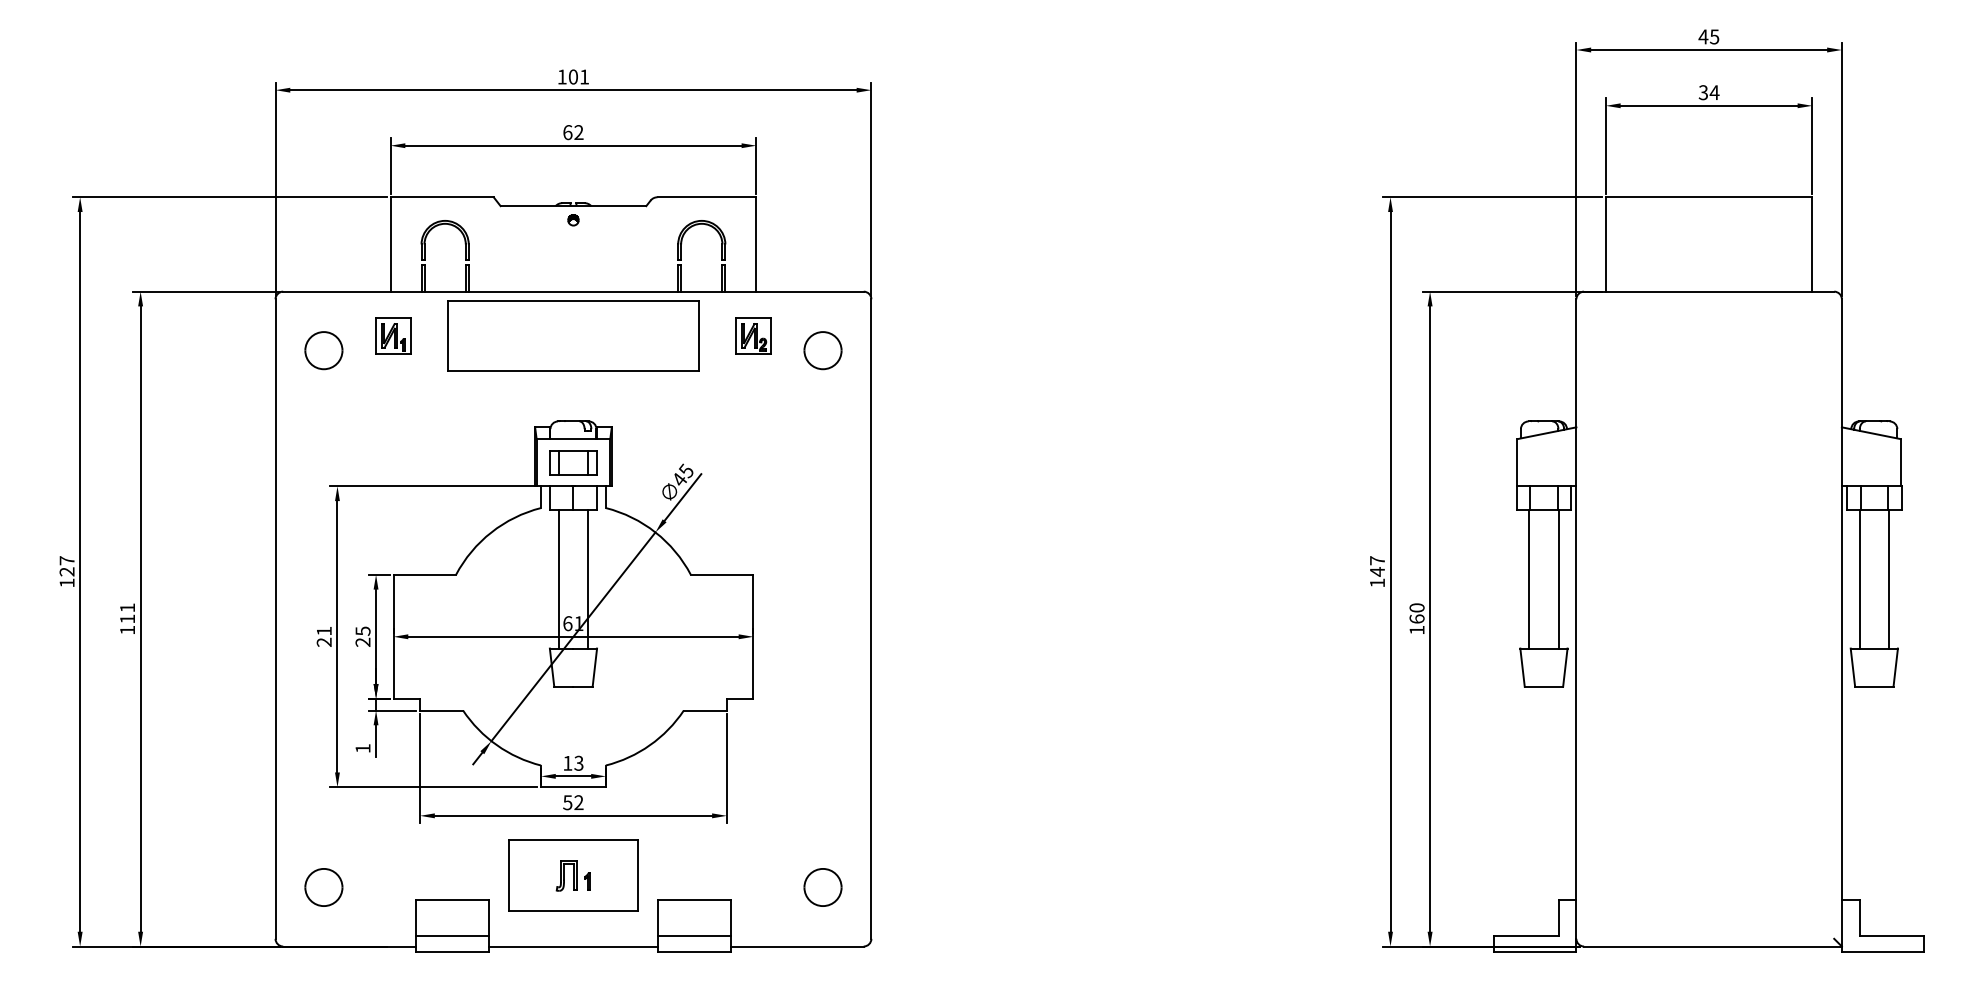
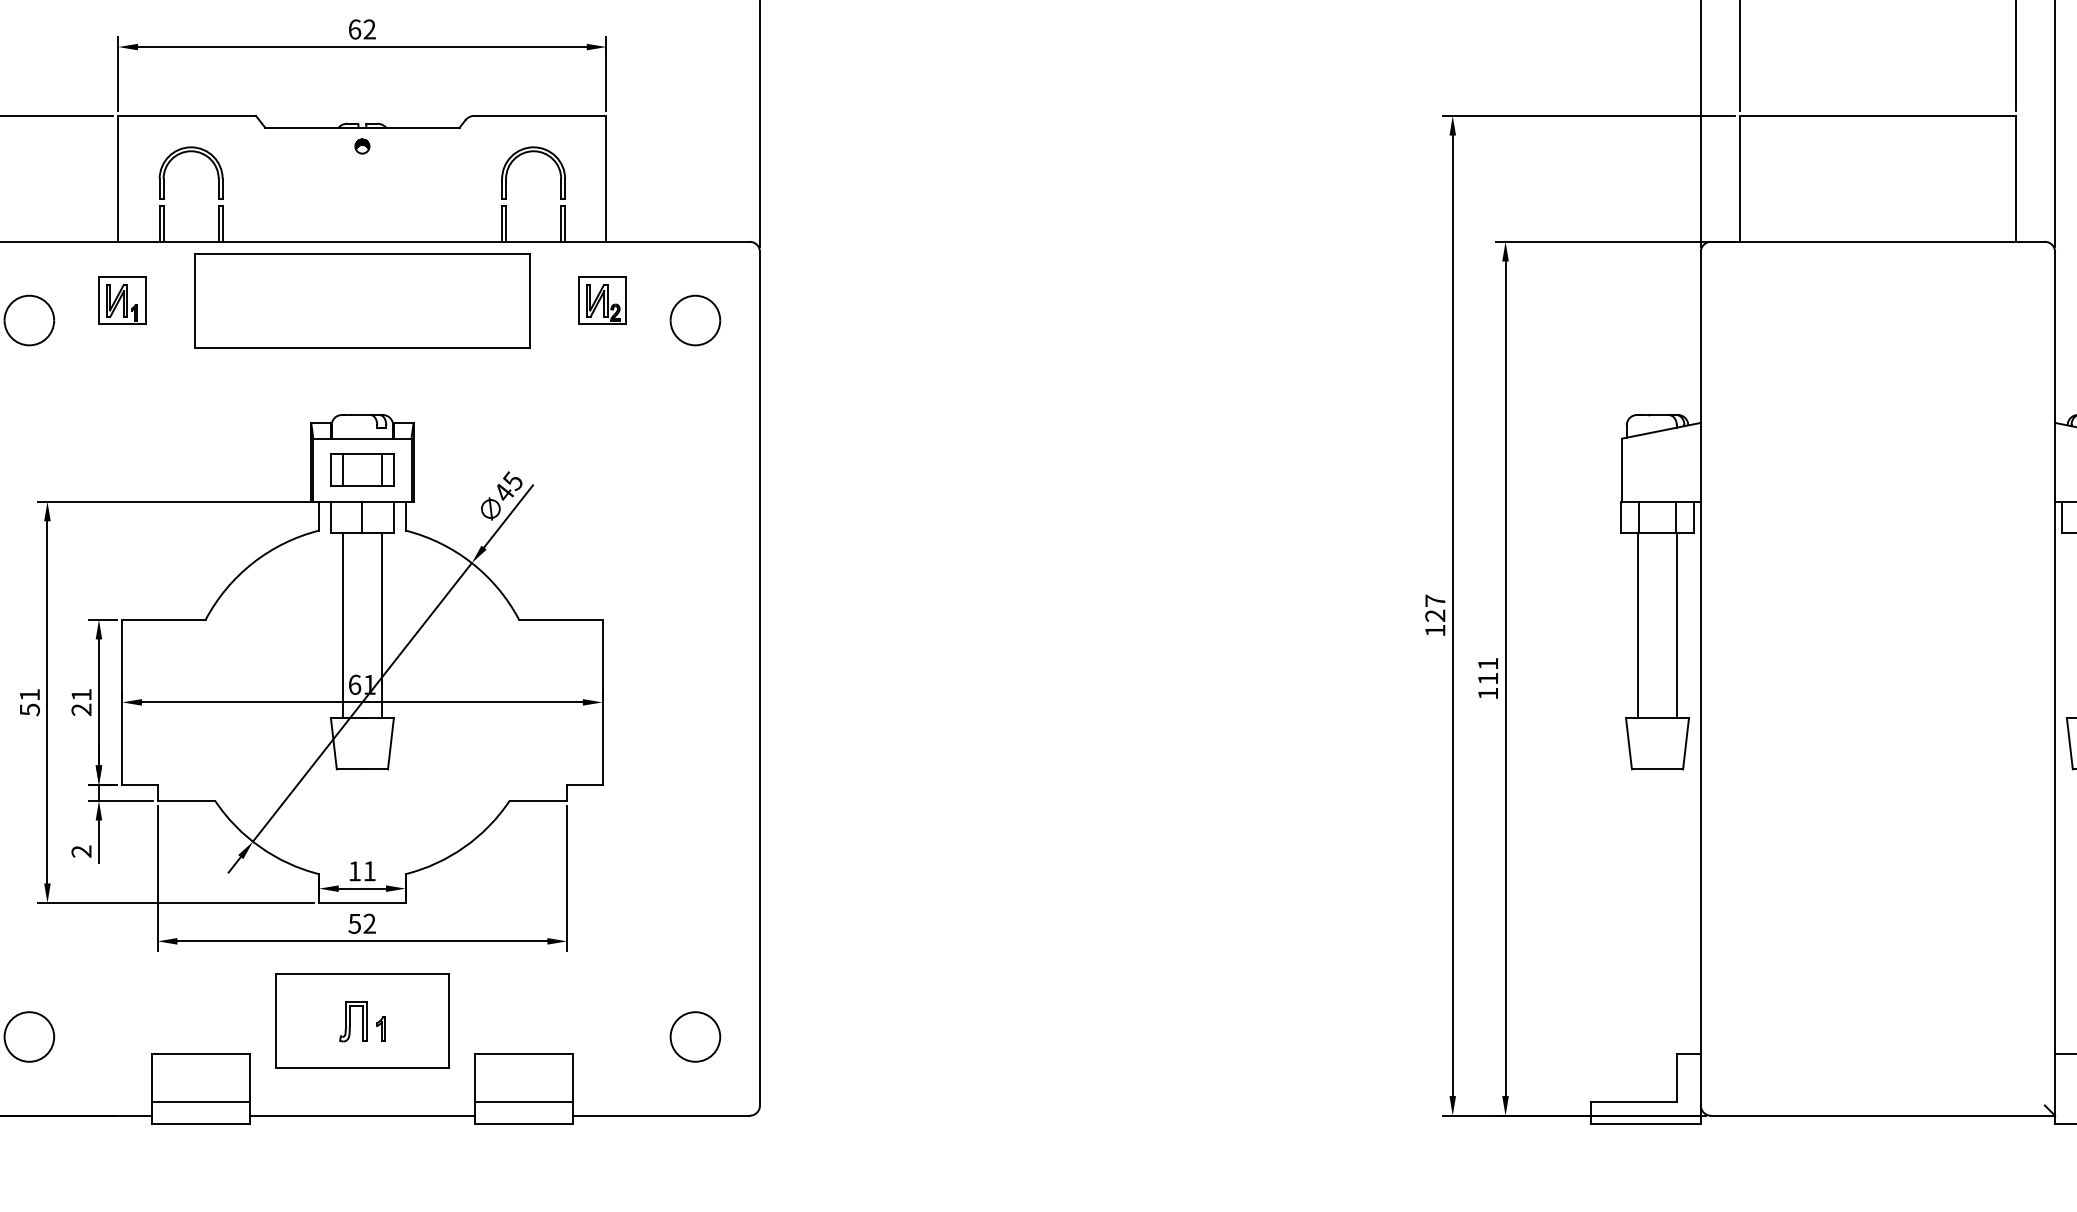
text: (1376, 571) -> (1434, 615), 147 -> 127
text: (1416, 613) -> (1487, 671), 160 -> 111
text: (362, 630) -> (80, 694), 25 -> 21
text: (323, 642) -> (28, 710), 21 -> 51
text: (362, 748) -> (80, 851), 1 -> 2
text: (578, 762) -> (369, 870), 13 -> 11

